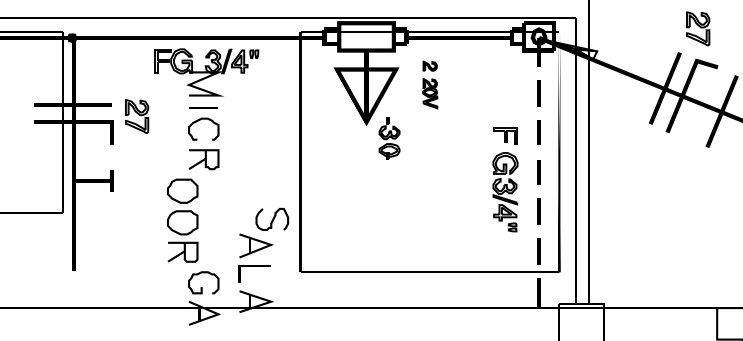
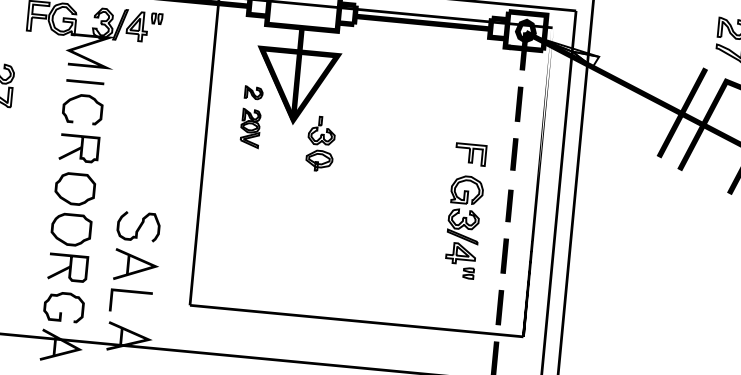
part: (430, 84) -> (252, 116), moved
curve: (272, 219) -> (138, 226), moved
part: (182, 220) -> (71, 226), moved

